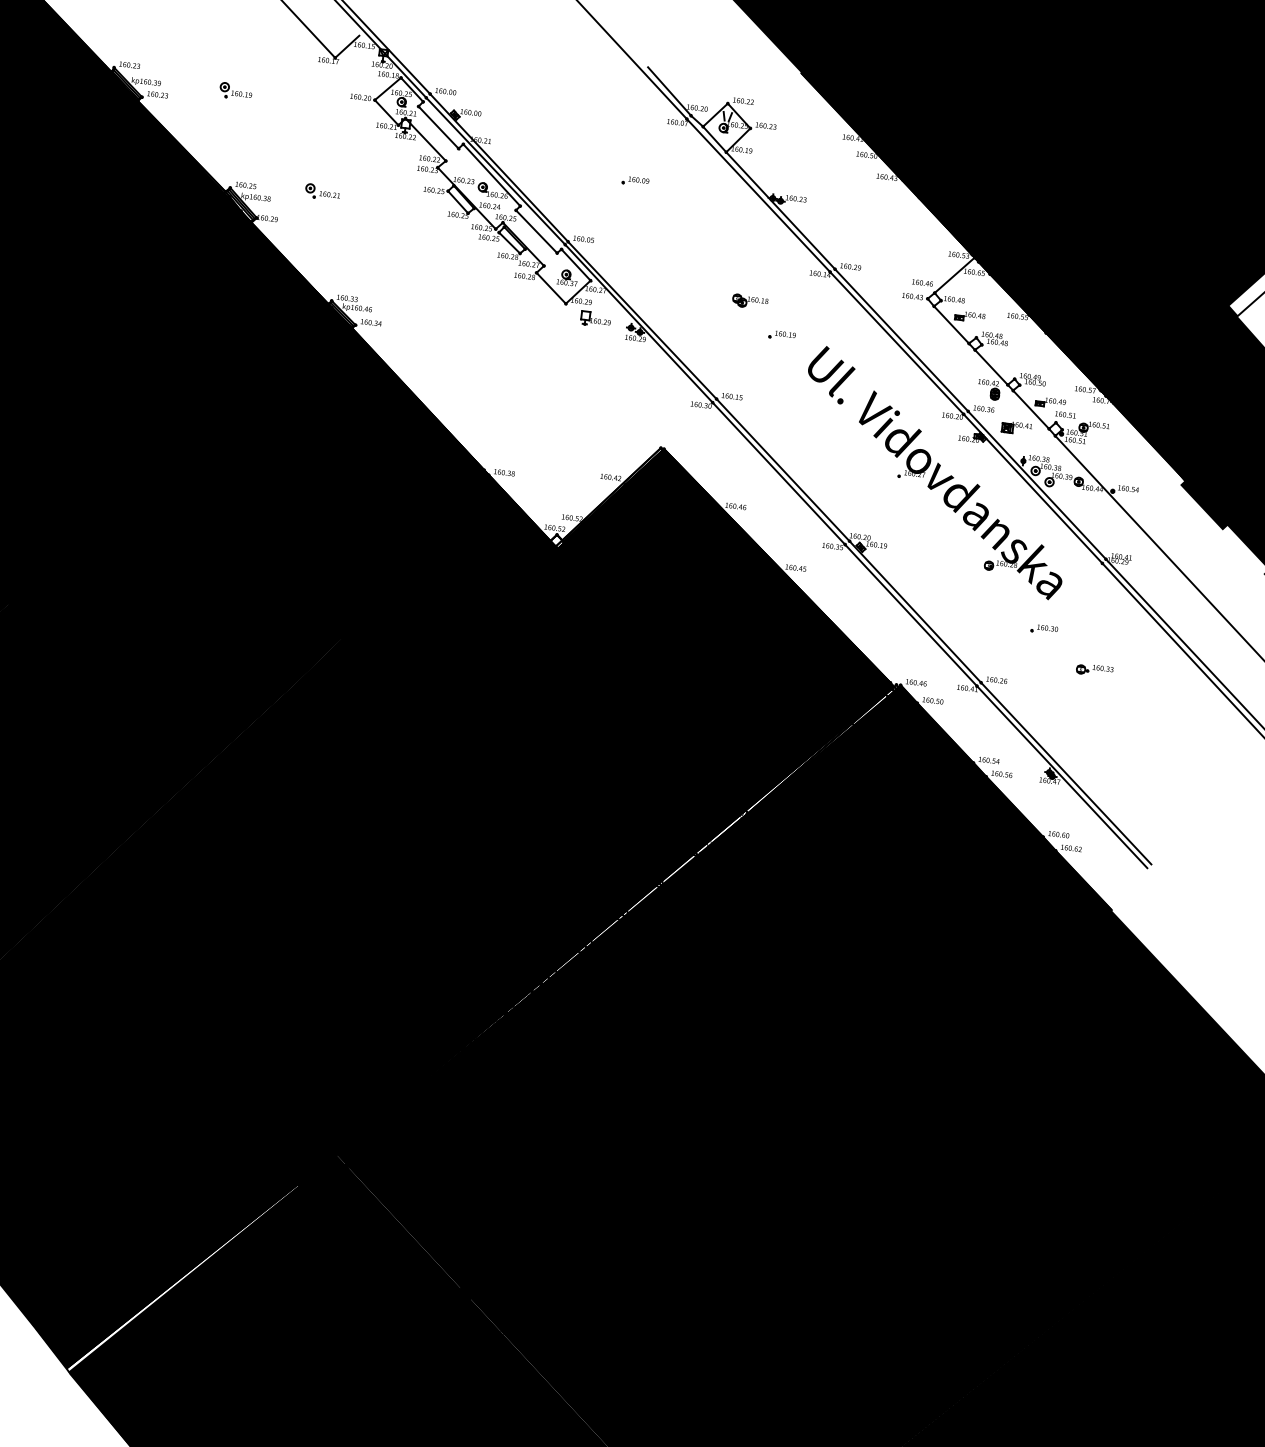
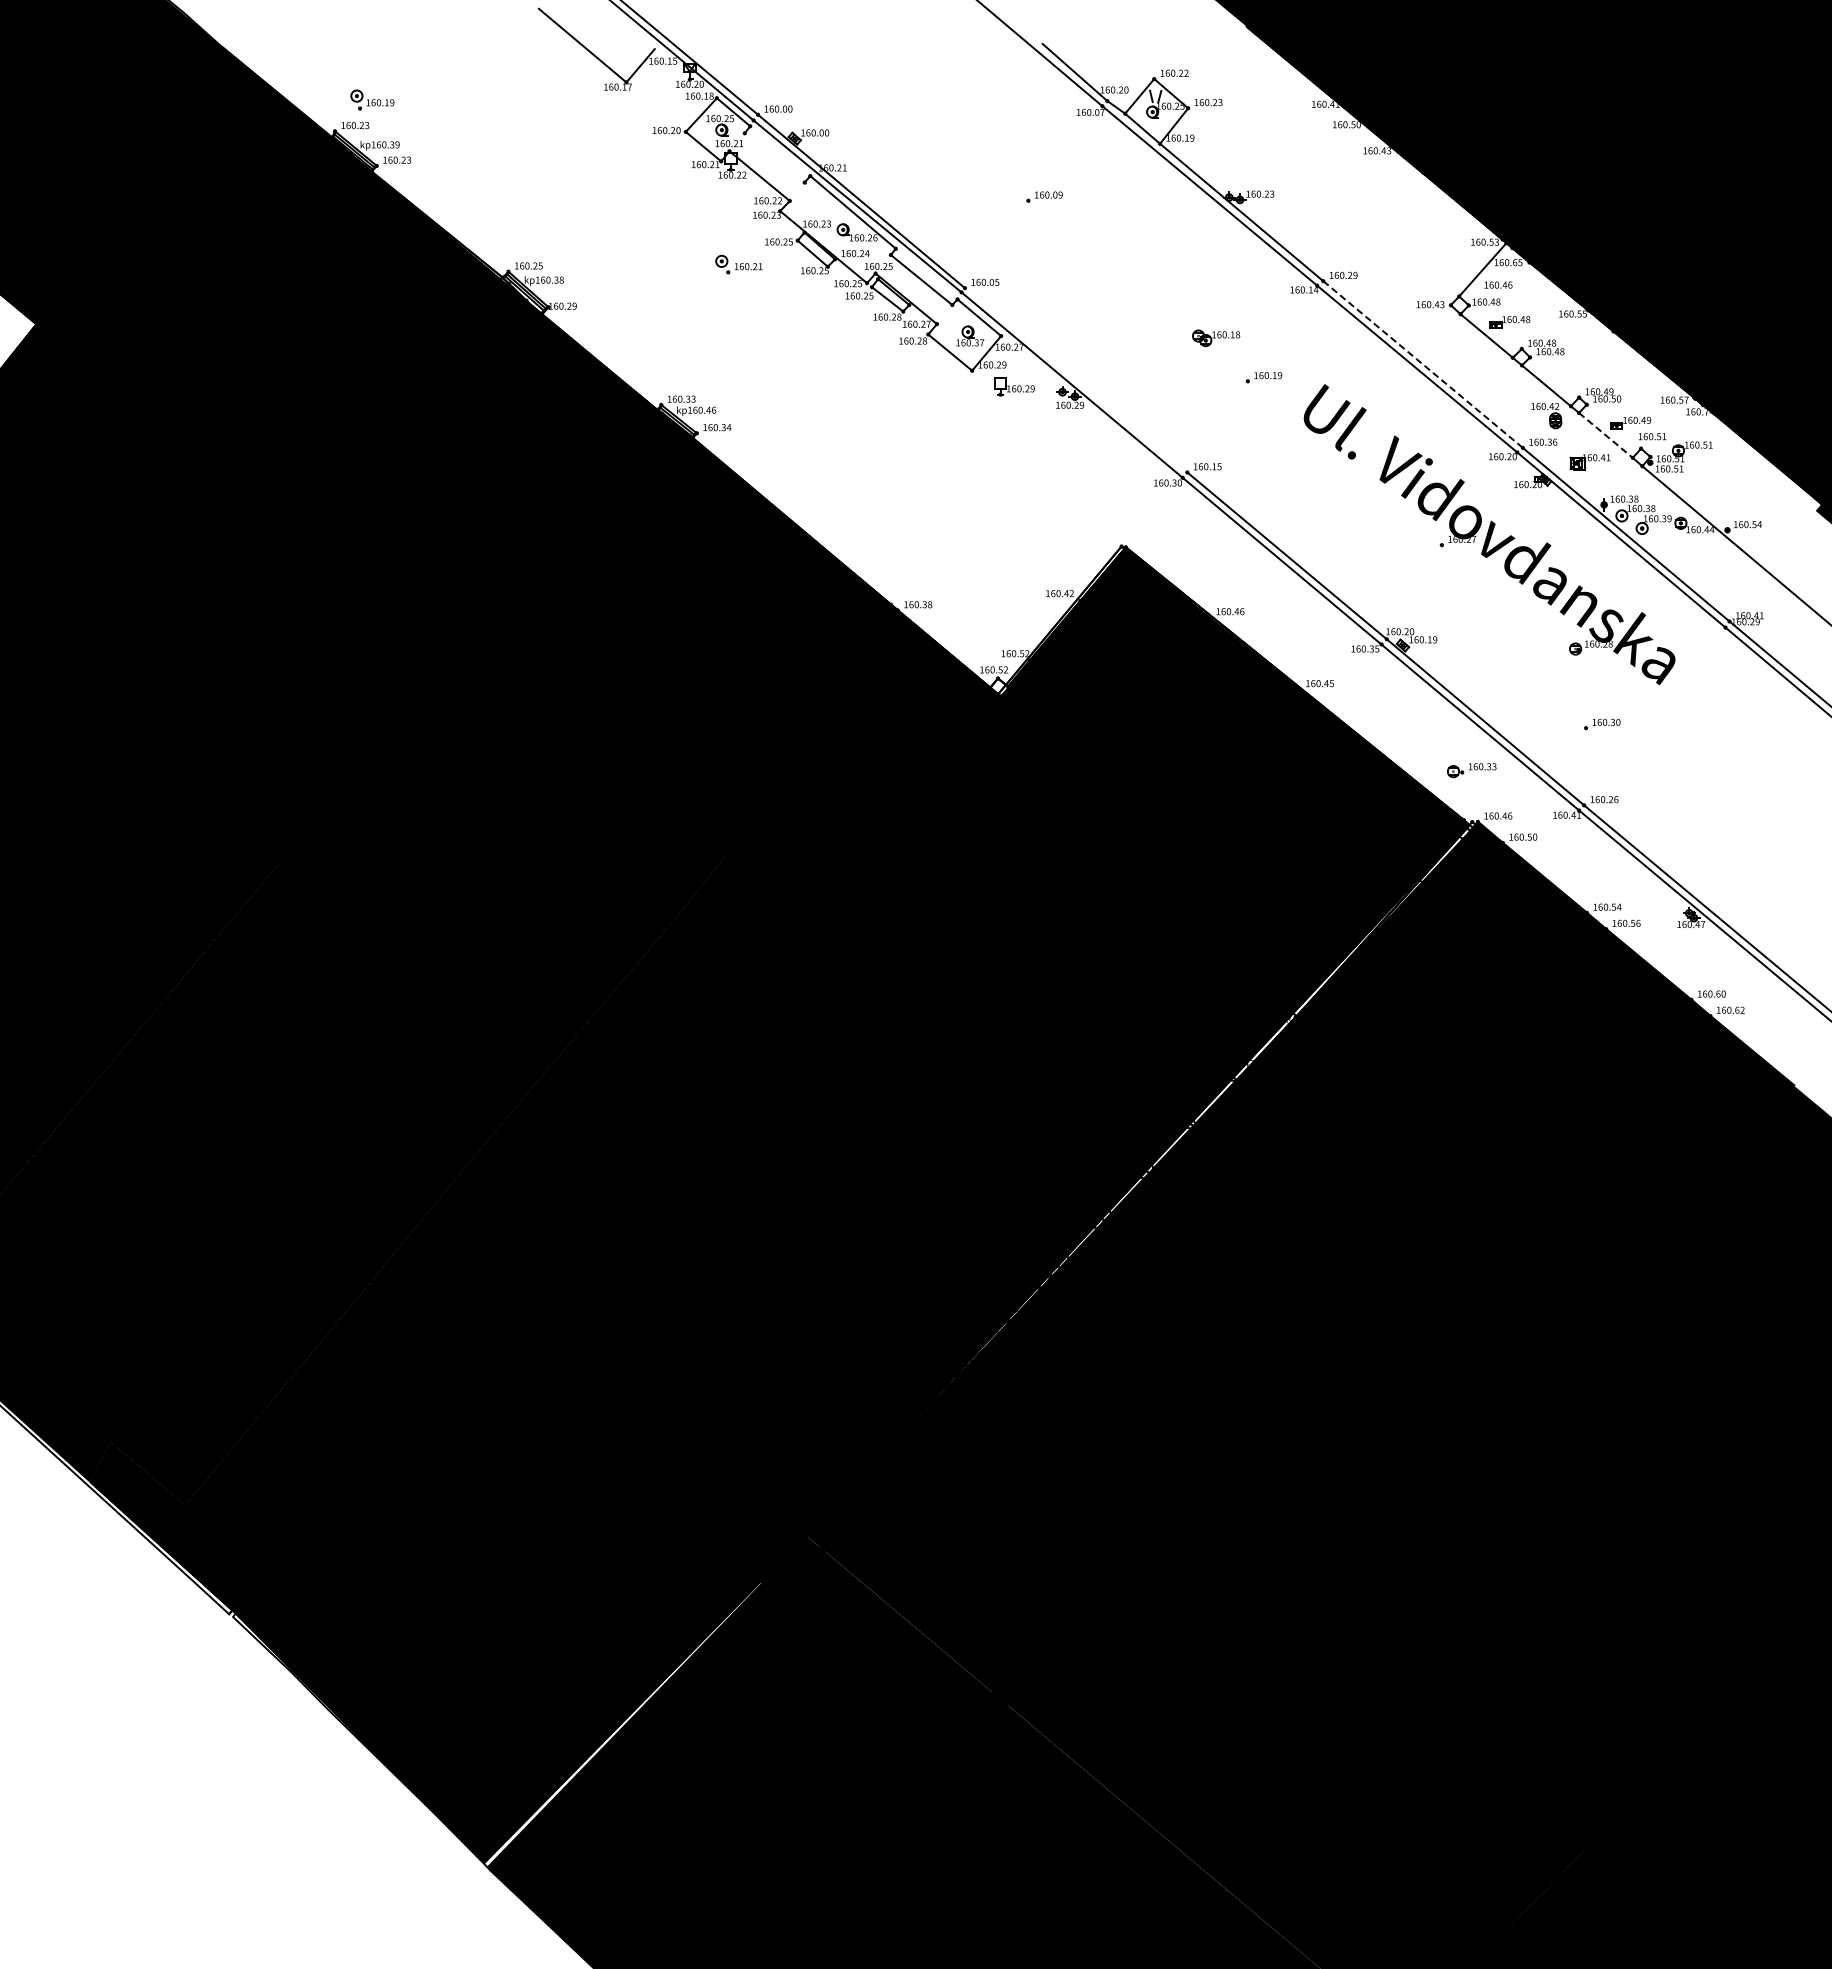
part: (236, 91) -> (372, 99), moved
line: (438, 127) -> (774, 157), removed
part: (322, 192) -> (738, 264), moved
text: (922, 282) -> (1498, 284), moved
line: (641, 320) -> (1075, 380), removed
line: (901, 340) -> (1423, 364), solid -> dashed
line: (1031, 409) -> (1606, 435), solid -> dashed
part: (1044, 629) -> (1602, 724), moved
part: (1094, 670) -> (1471, 770), moved

